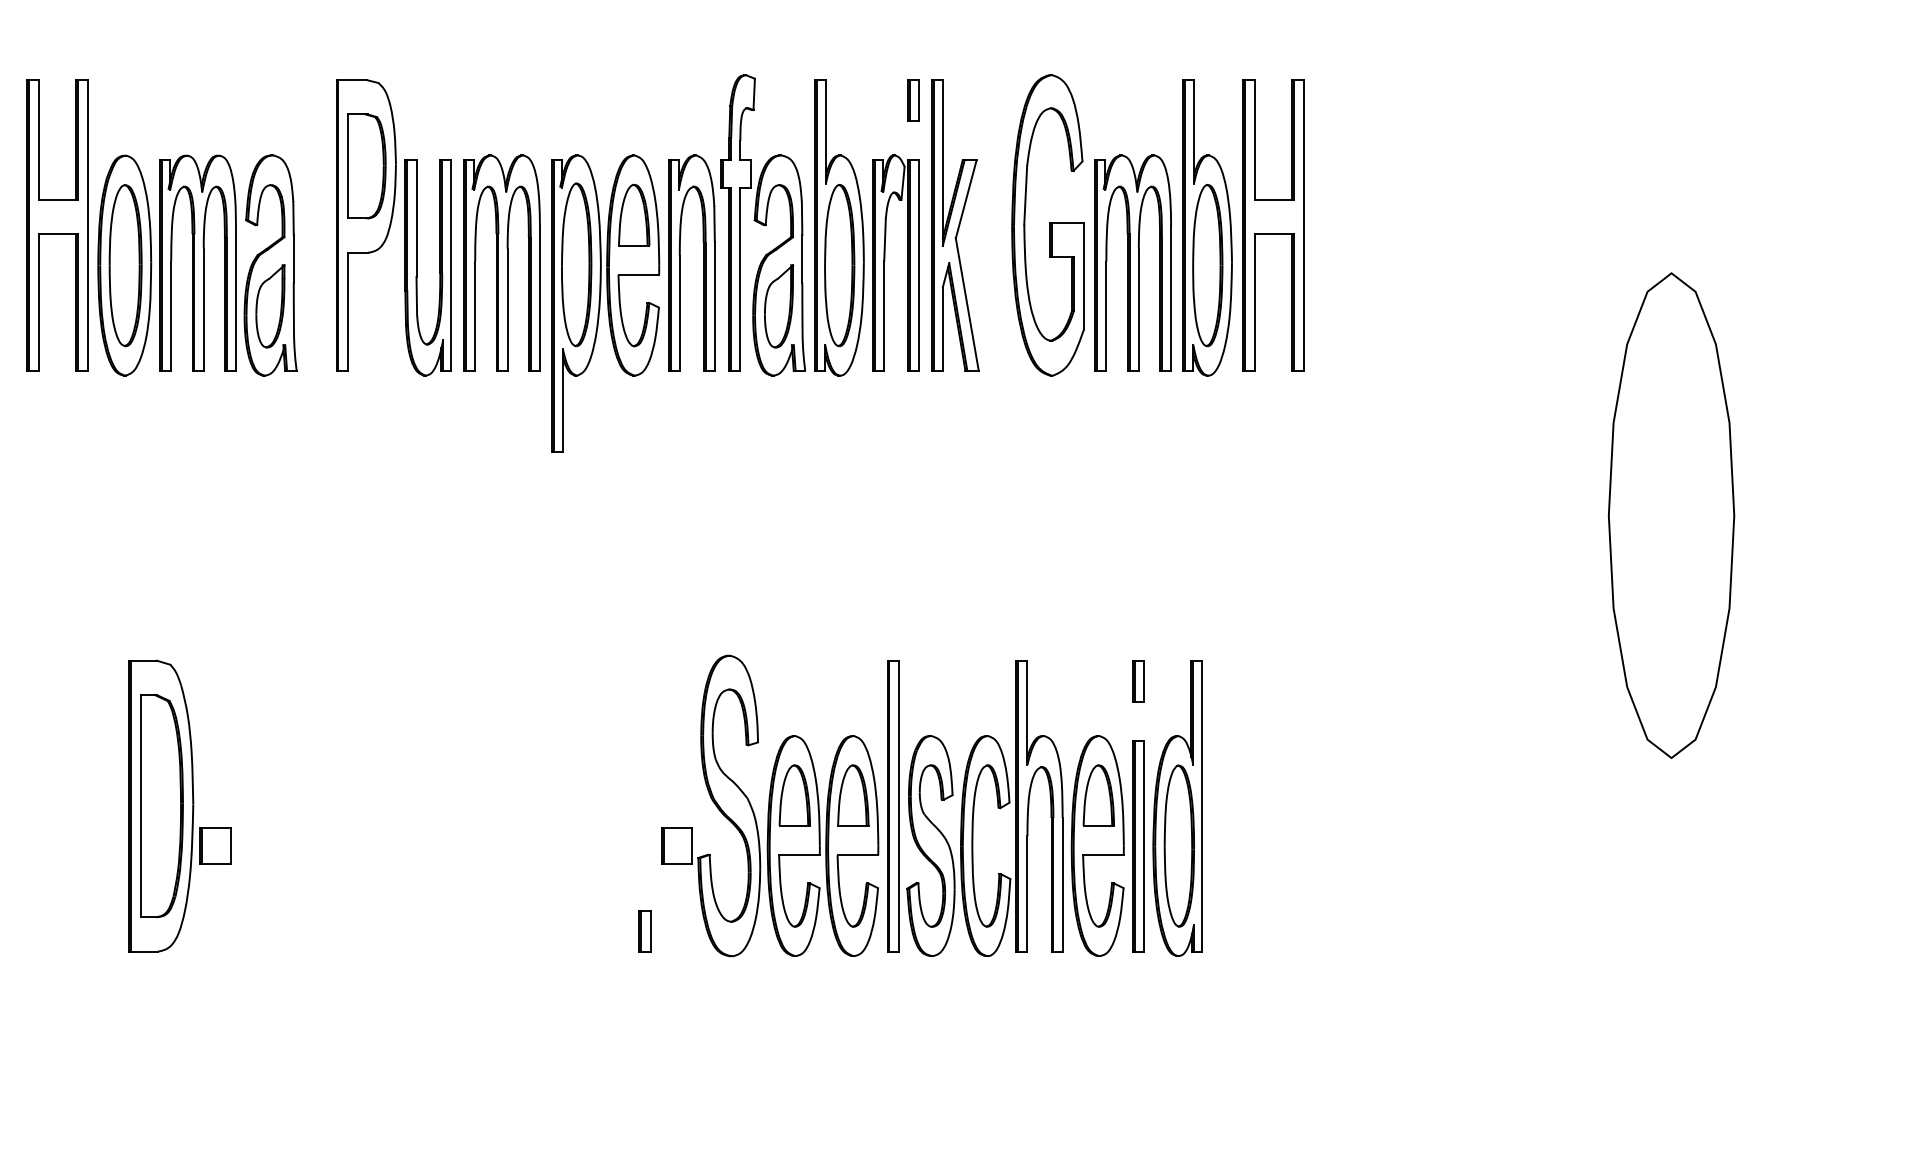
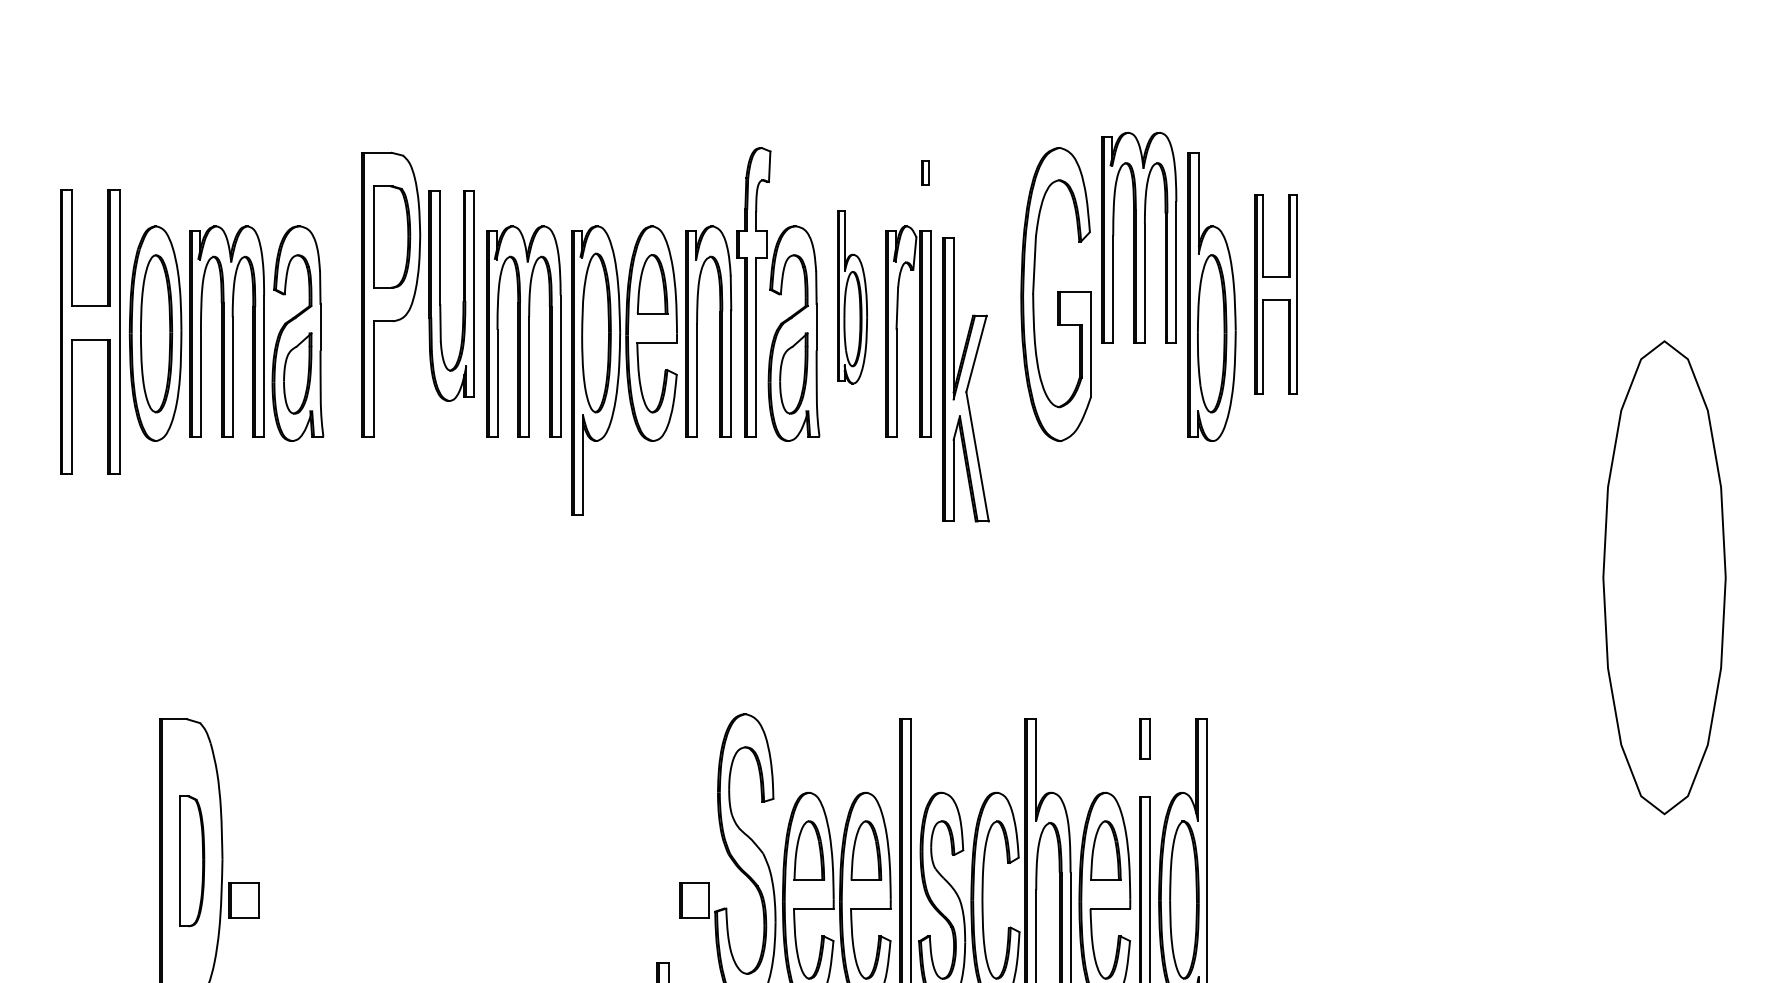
part: (913, 100) -> (925, 172), size x0.6
part: (57, 225) -> (90, 331), moved
part: (955, 225) -> (966, 379), moved
part: (1273, 225) -> (1276, 294), size x0.7
part: (839, 227) -> (852, 296), size x0.6
part: (1132, 262) -> (1138, 237), moved
part: (417, 267) -> (441, 295), moved
part: (161, 806) -> (191, 861), size x0.6

